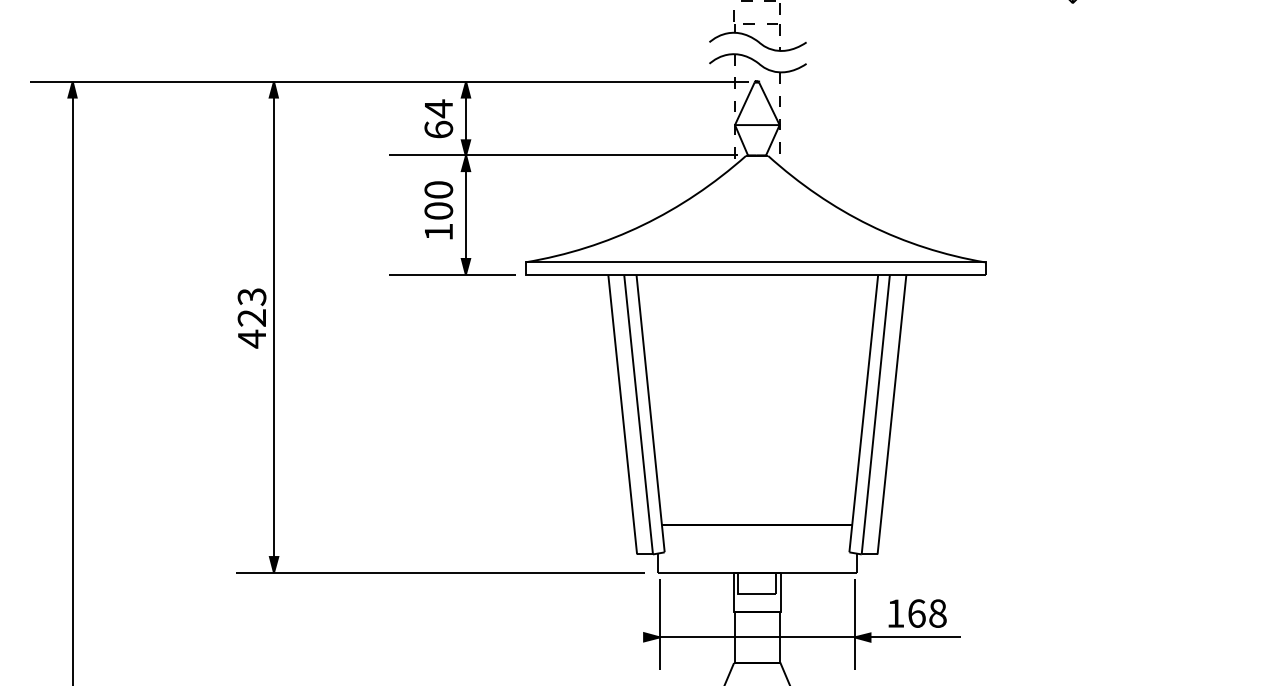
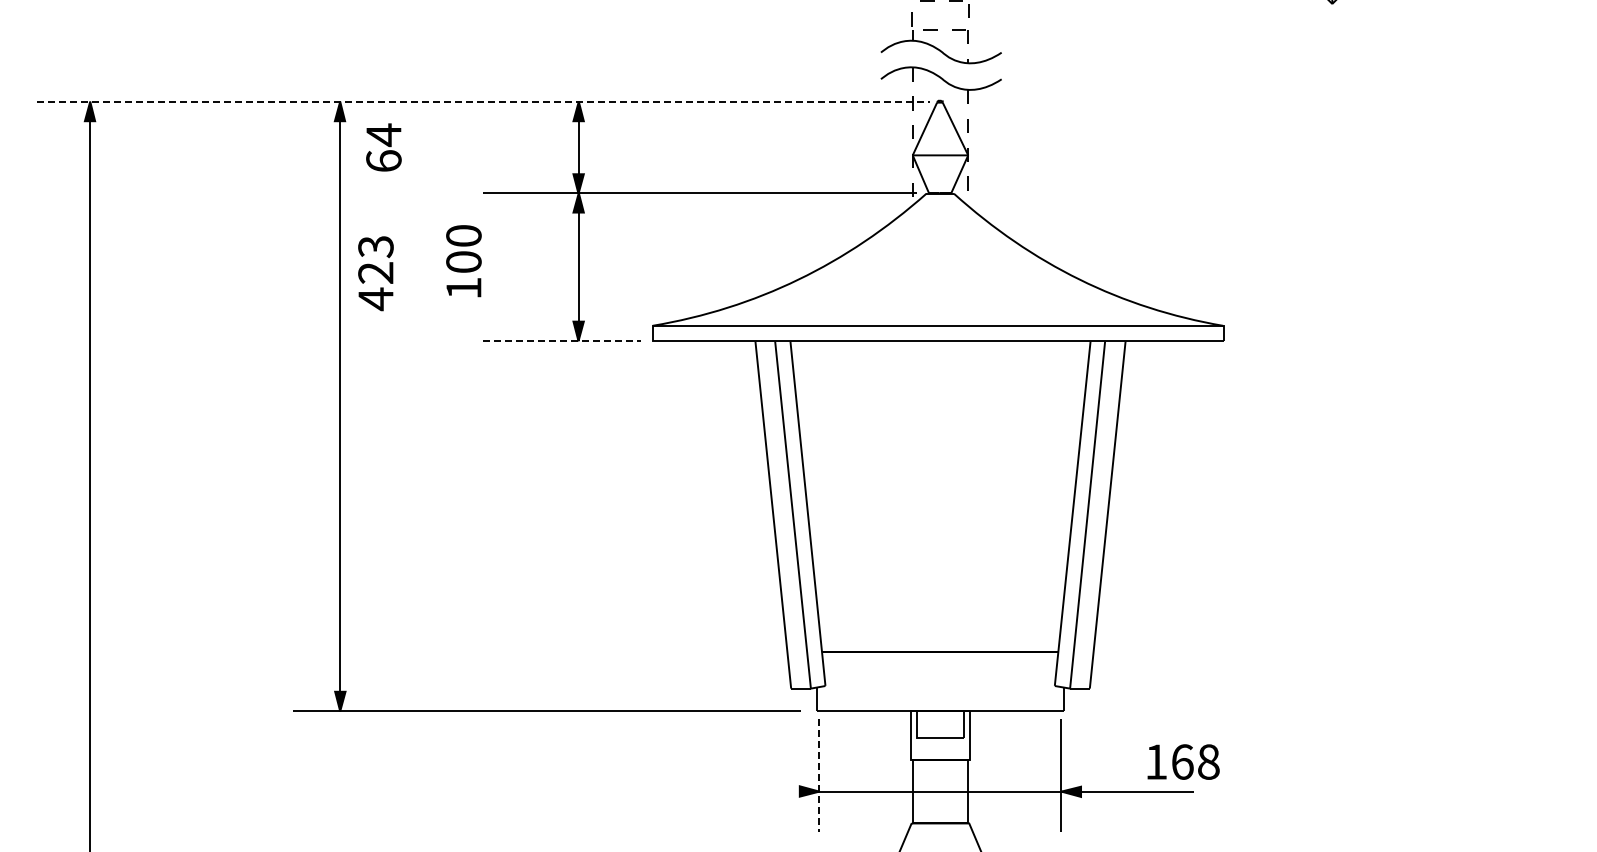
line: (389, 81) -> (483, 101), solid -> dashed
text: (438, 118) -> (383, 147), moved
text: (438, 210) -> (463, 261), moved
line: (452, 274) -> (562, 341), solid -> dashed
text: (251, 318) -> (375, 273), moved
text: (917, 613) -> (1183, 761), moved
line: (659, 624) -> (819, 775), solid -> dashed

